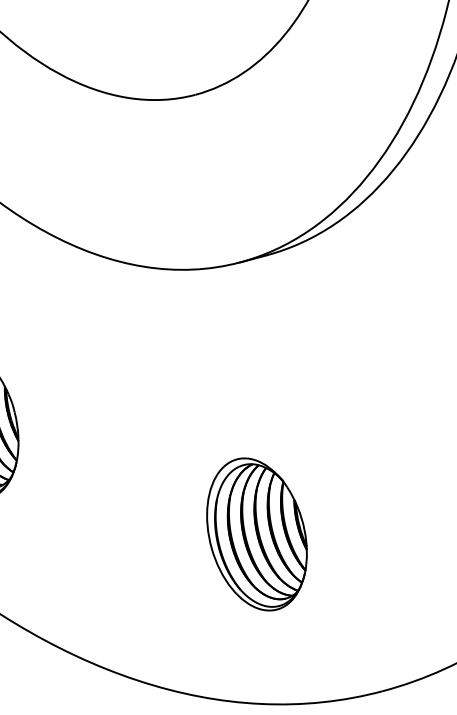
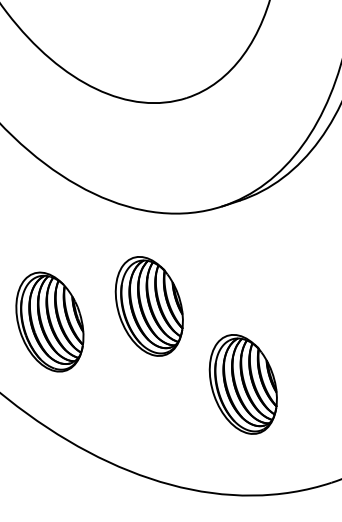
part: (119, 408) -> (148, 306), added

